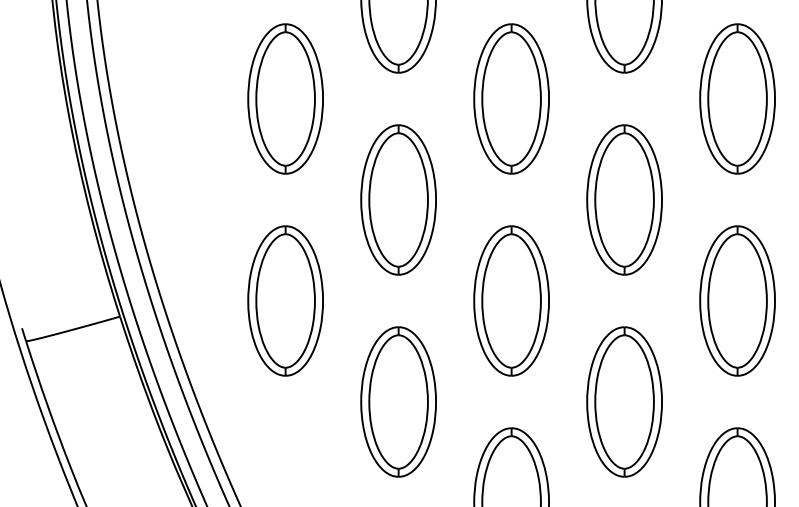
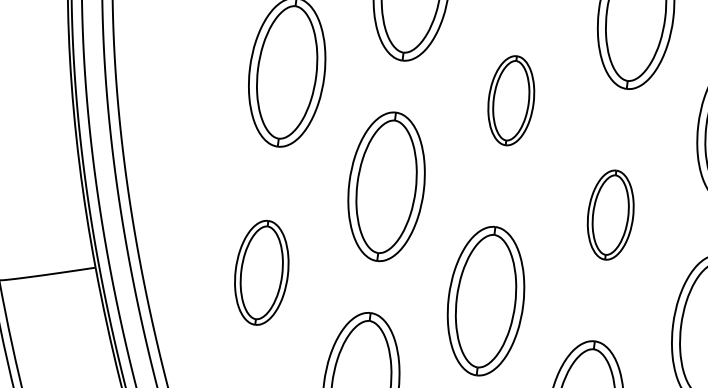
part: (511, 98) -> (511, 100), size x0.6
part: (624, 199) -> (610, 214), size x0.6
part: (285, 300) -> (261, 272), size x0.7

